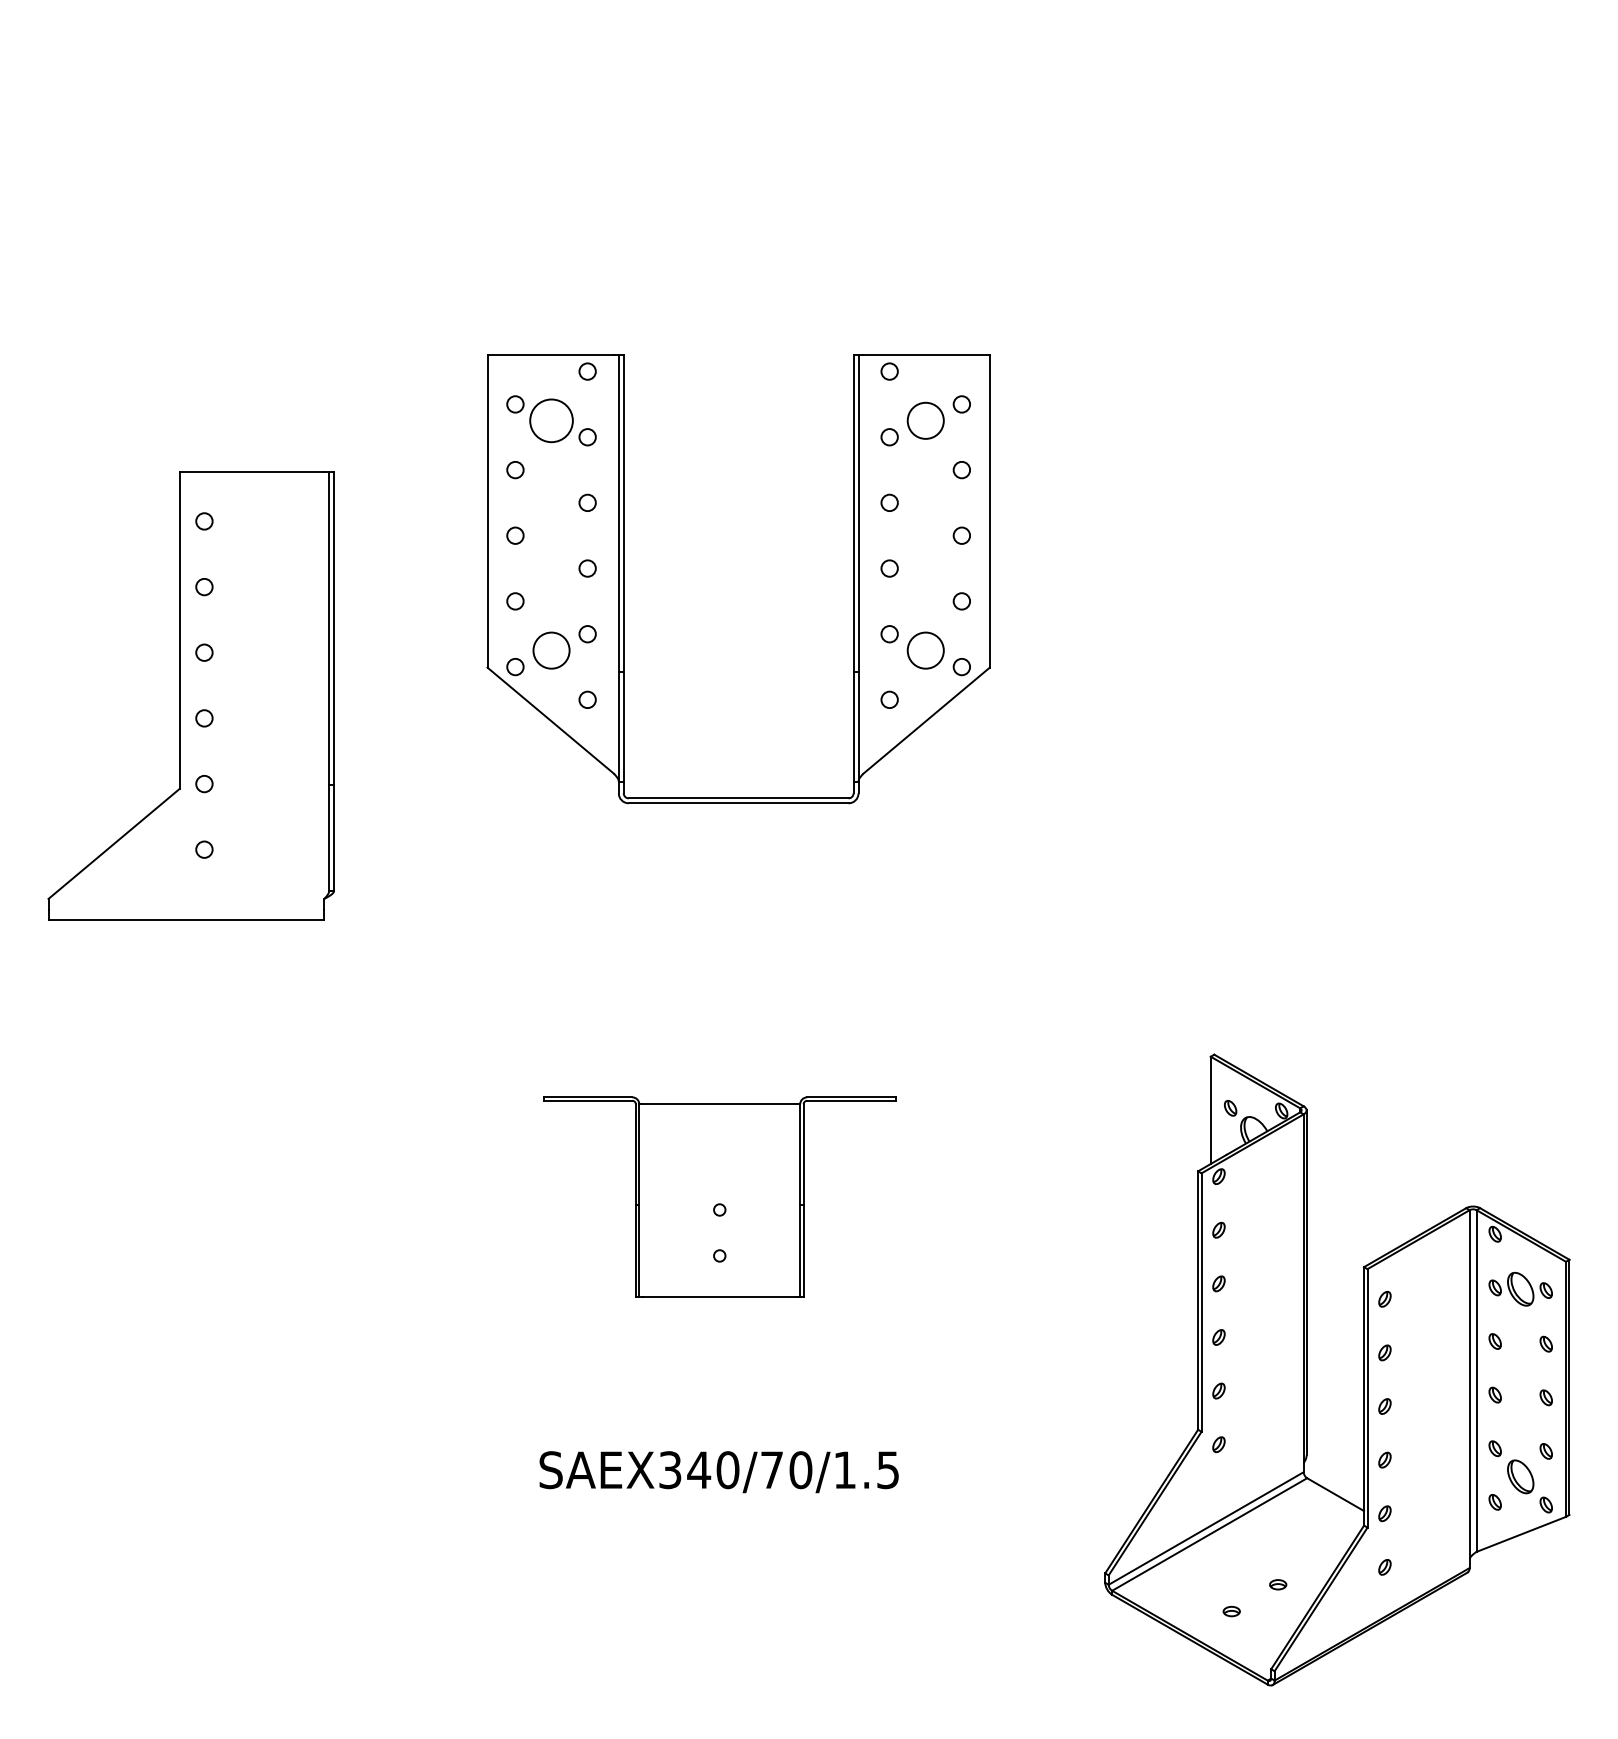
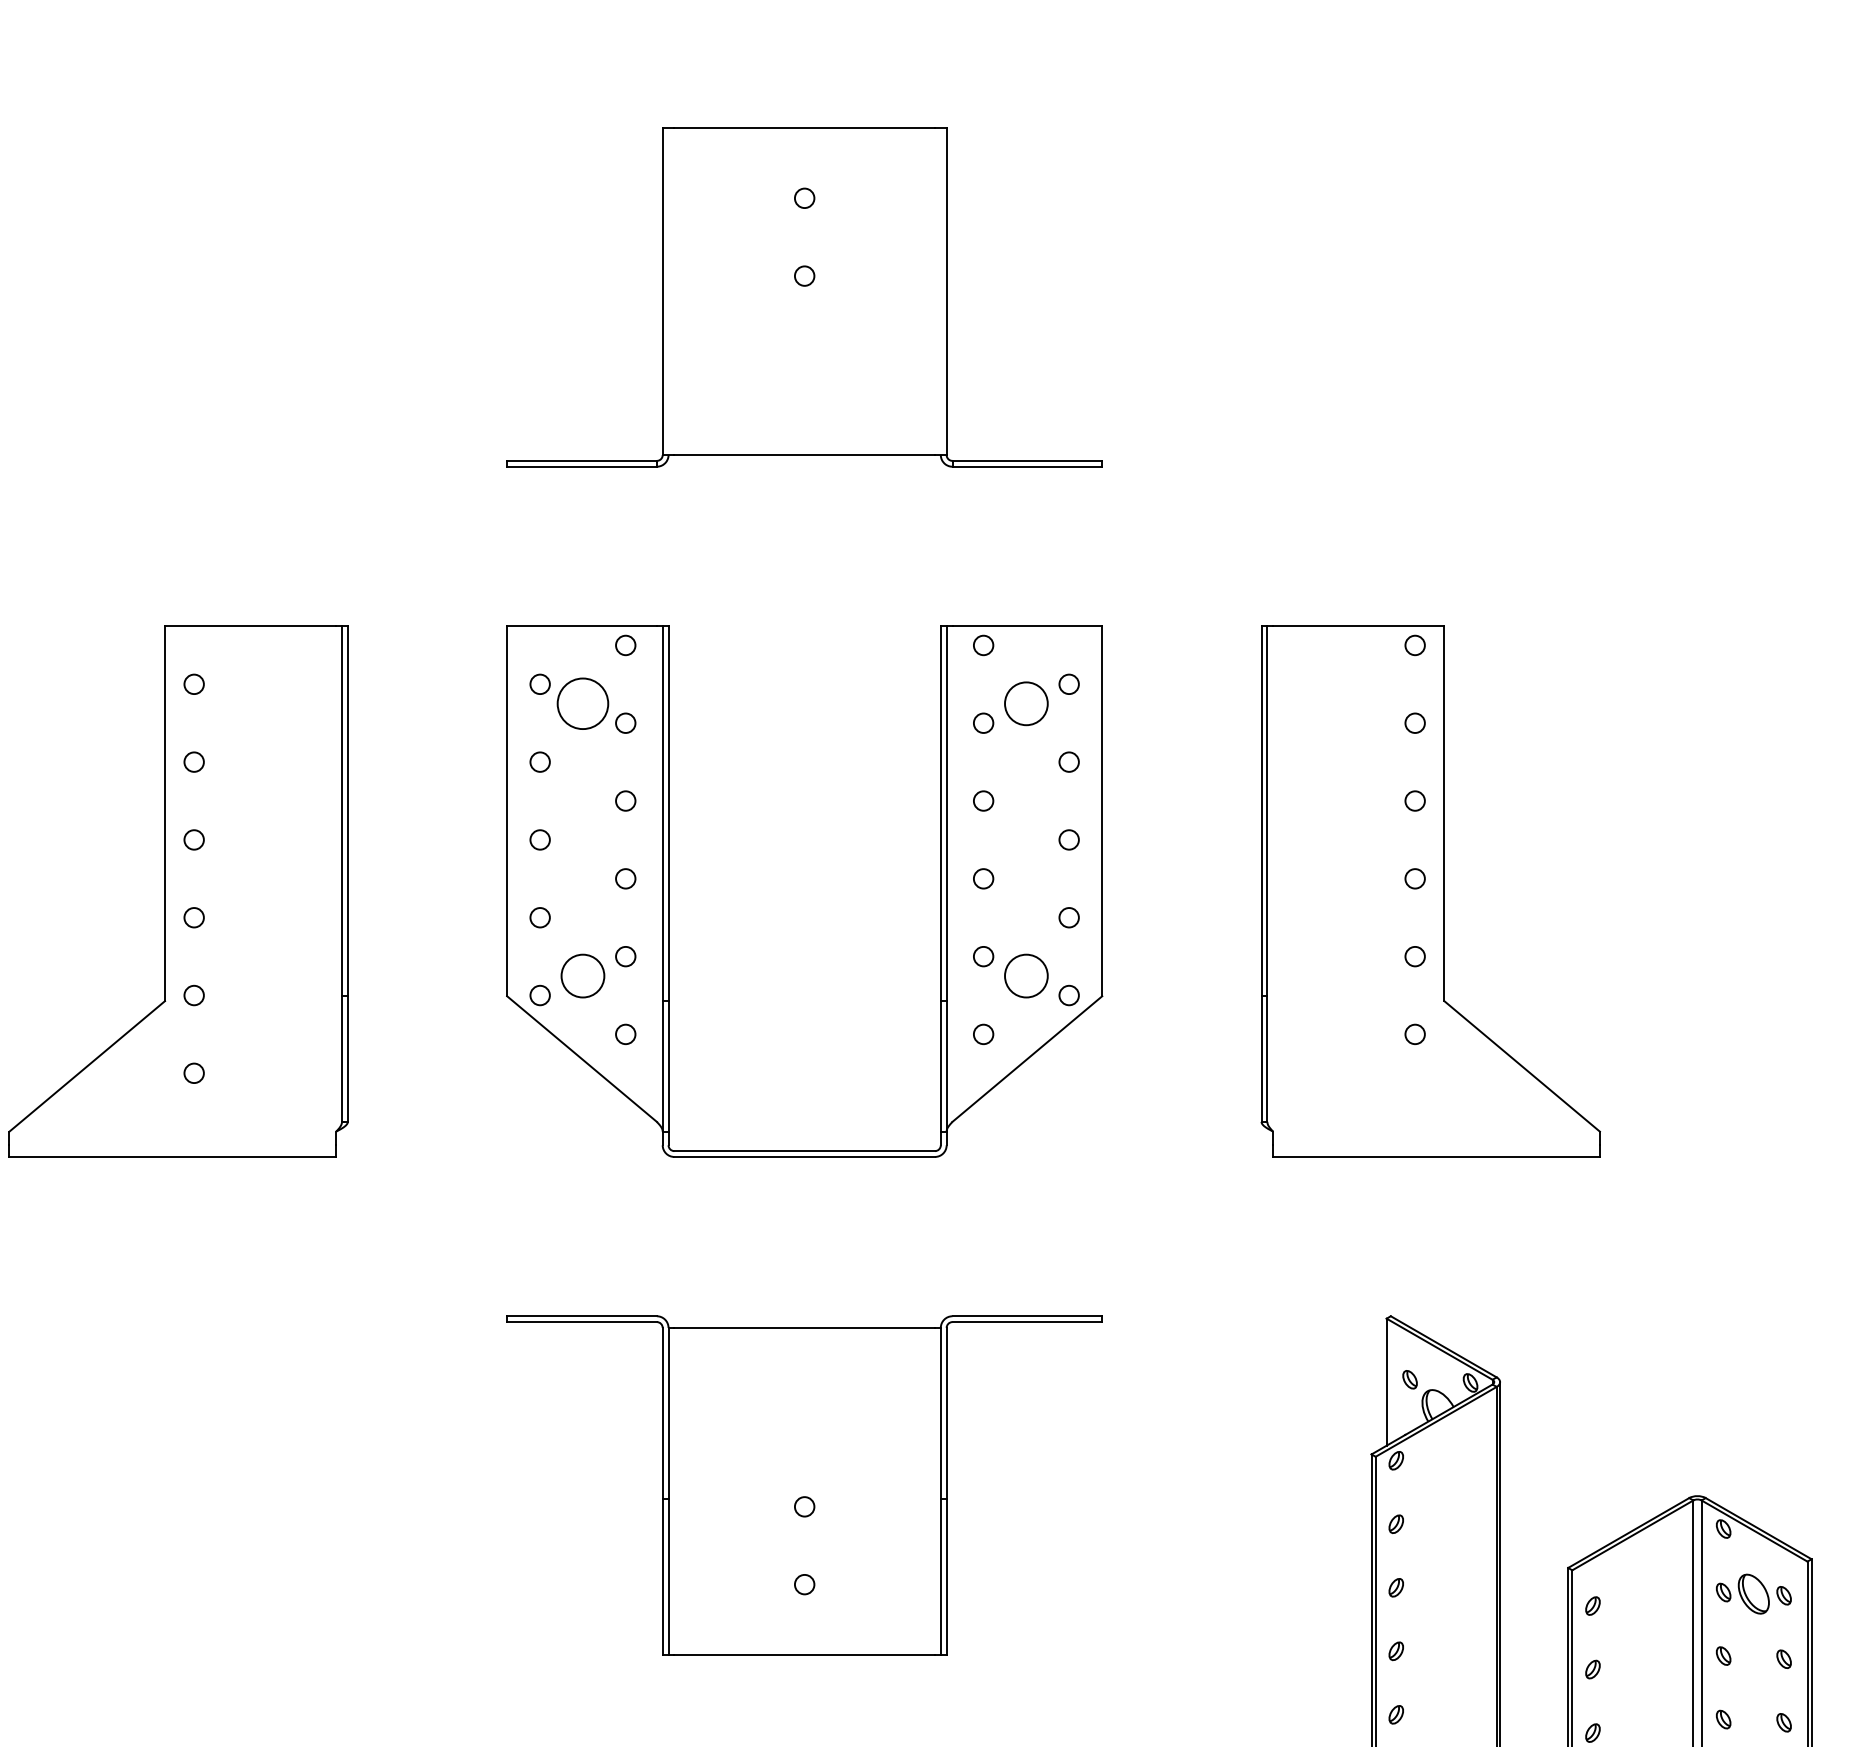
part: (719, 194) -> (804, 296), added
part: (624, 579) -> (669, 891), moved
part: (1247, 695) -> (1430, 890), added
part: (719, 1196) -> (804, 1484), size x1.43

